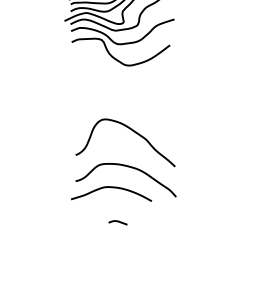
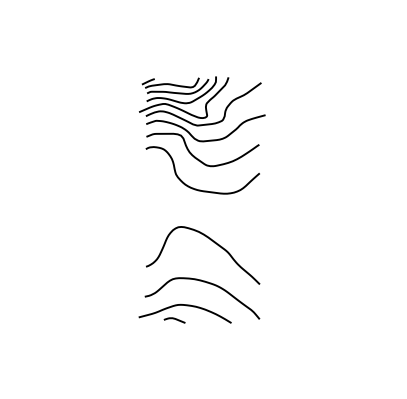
curve: (116, 85) -> (196, 188), added
curve: (117, 222) -> (174, 319), moved

